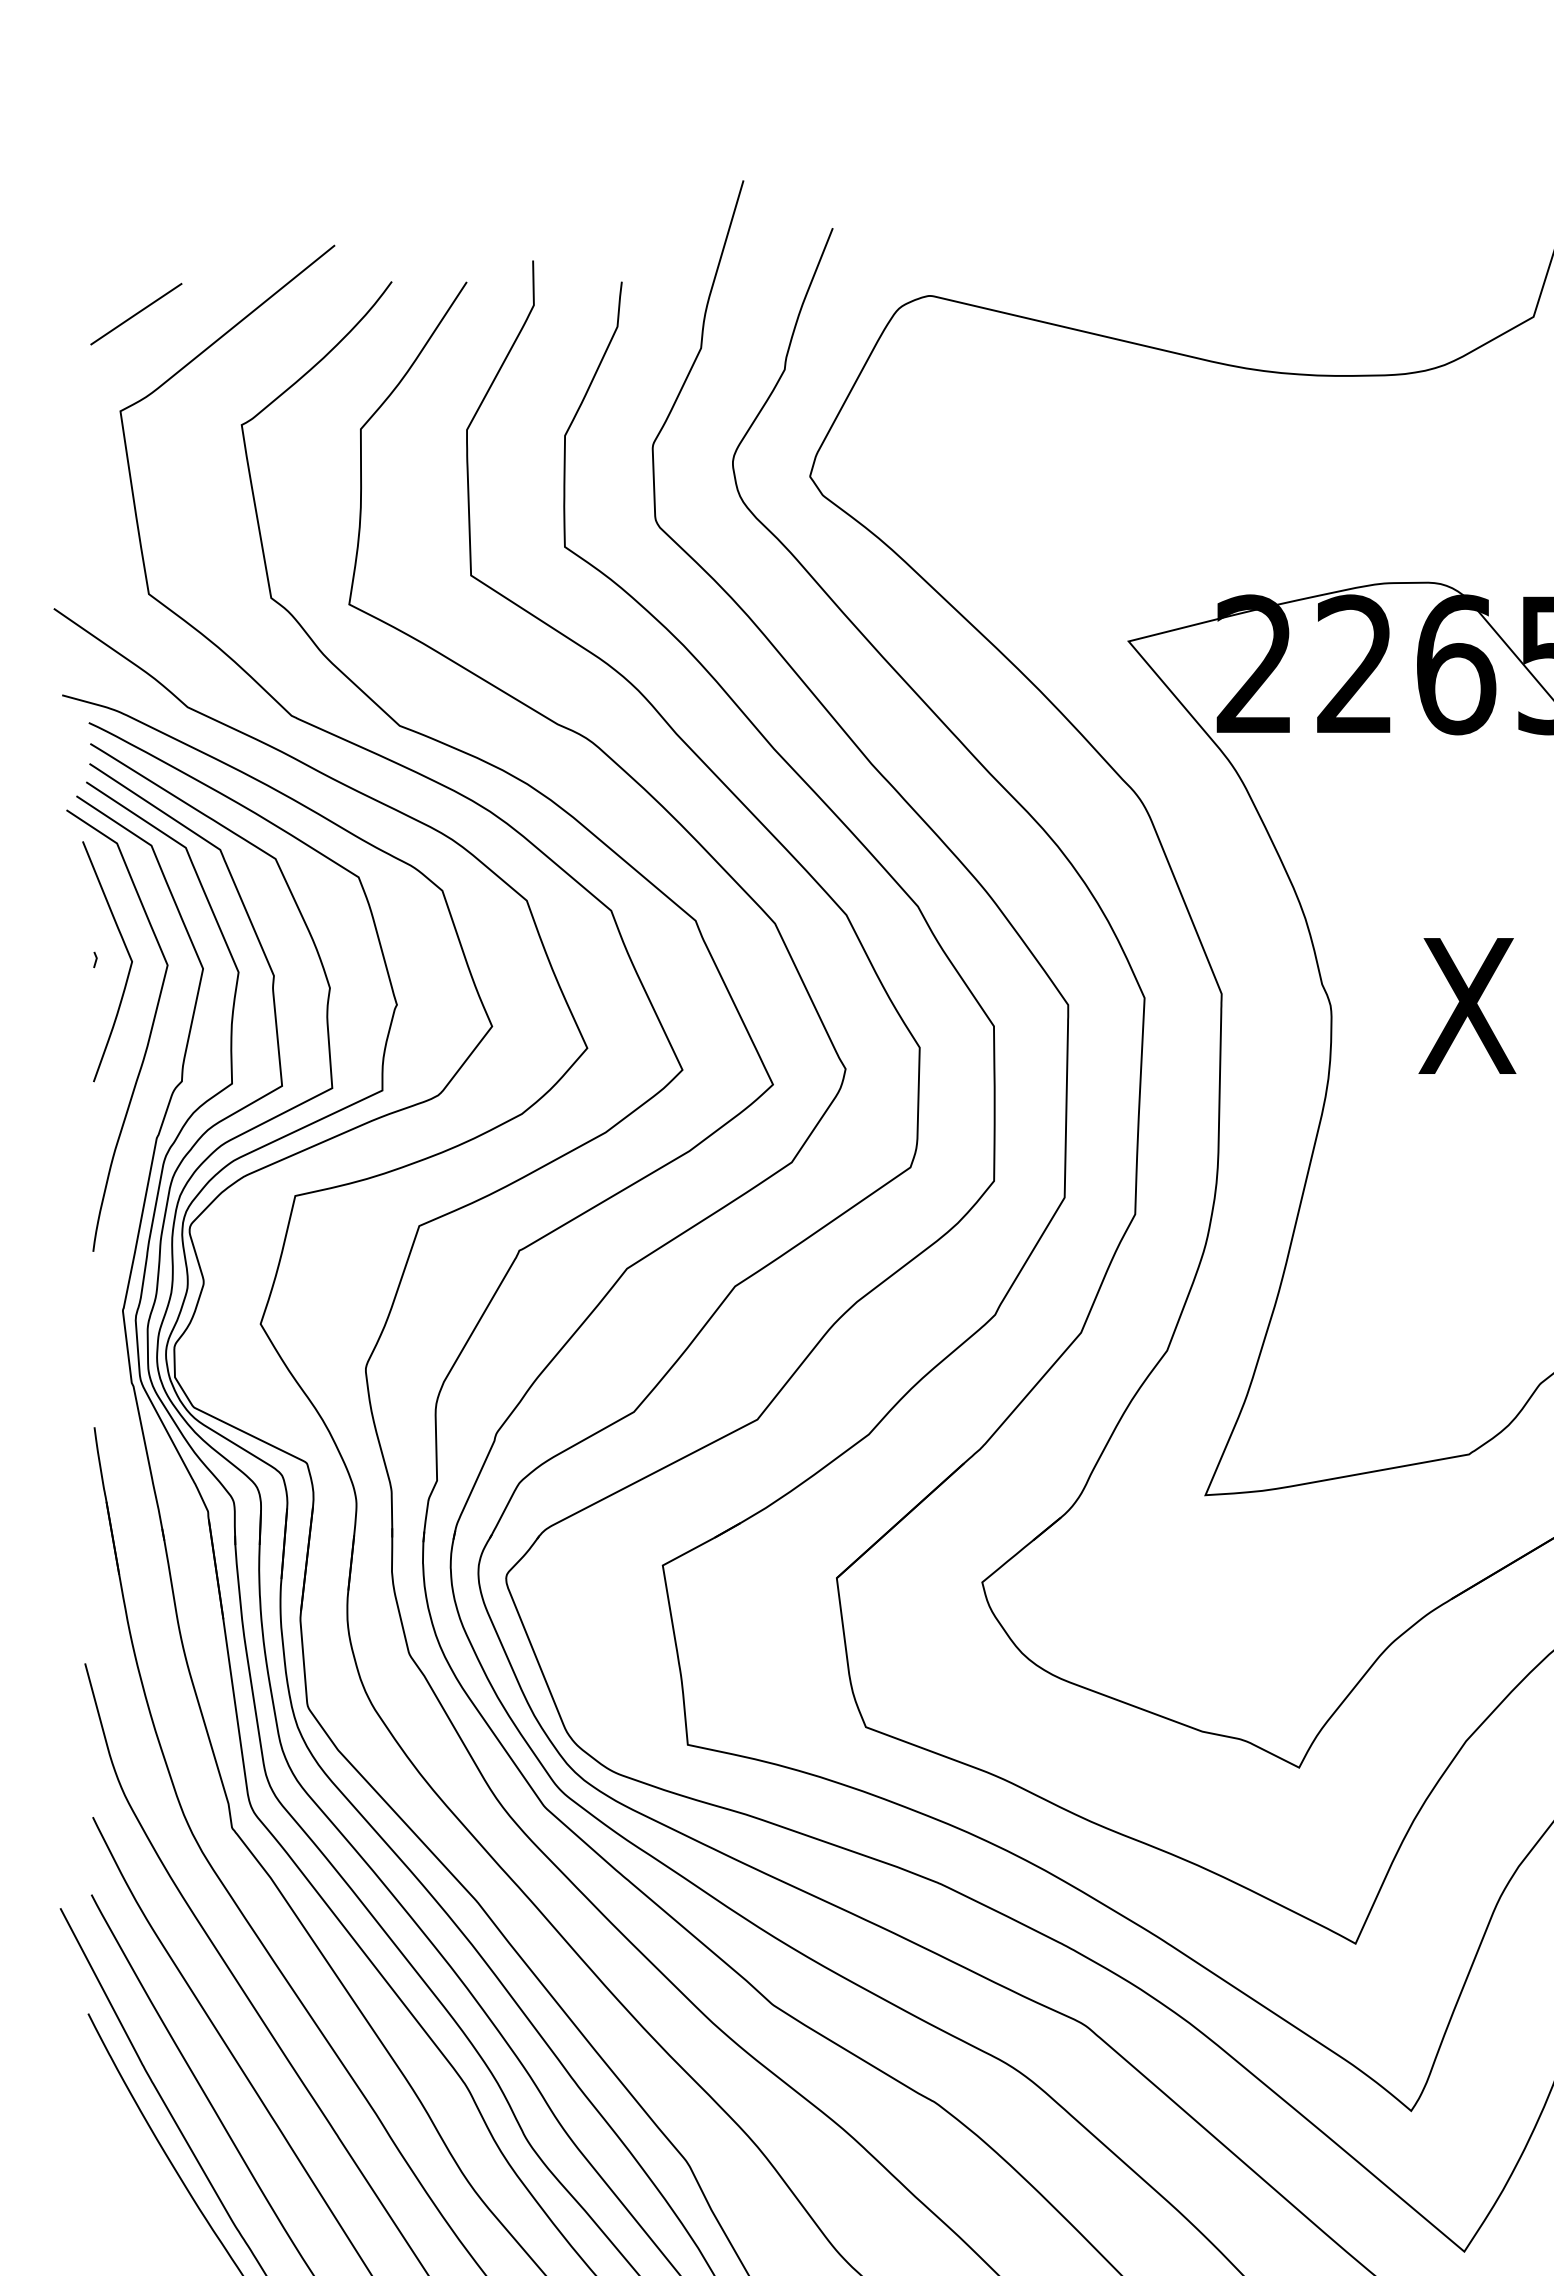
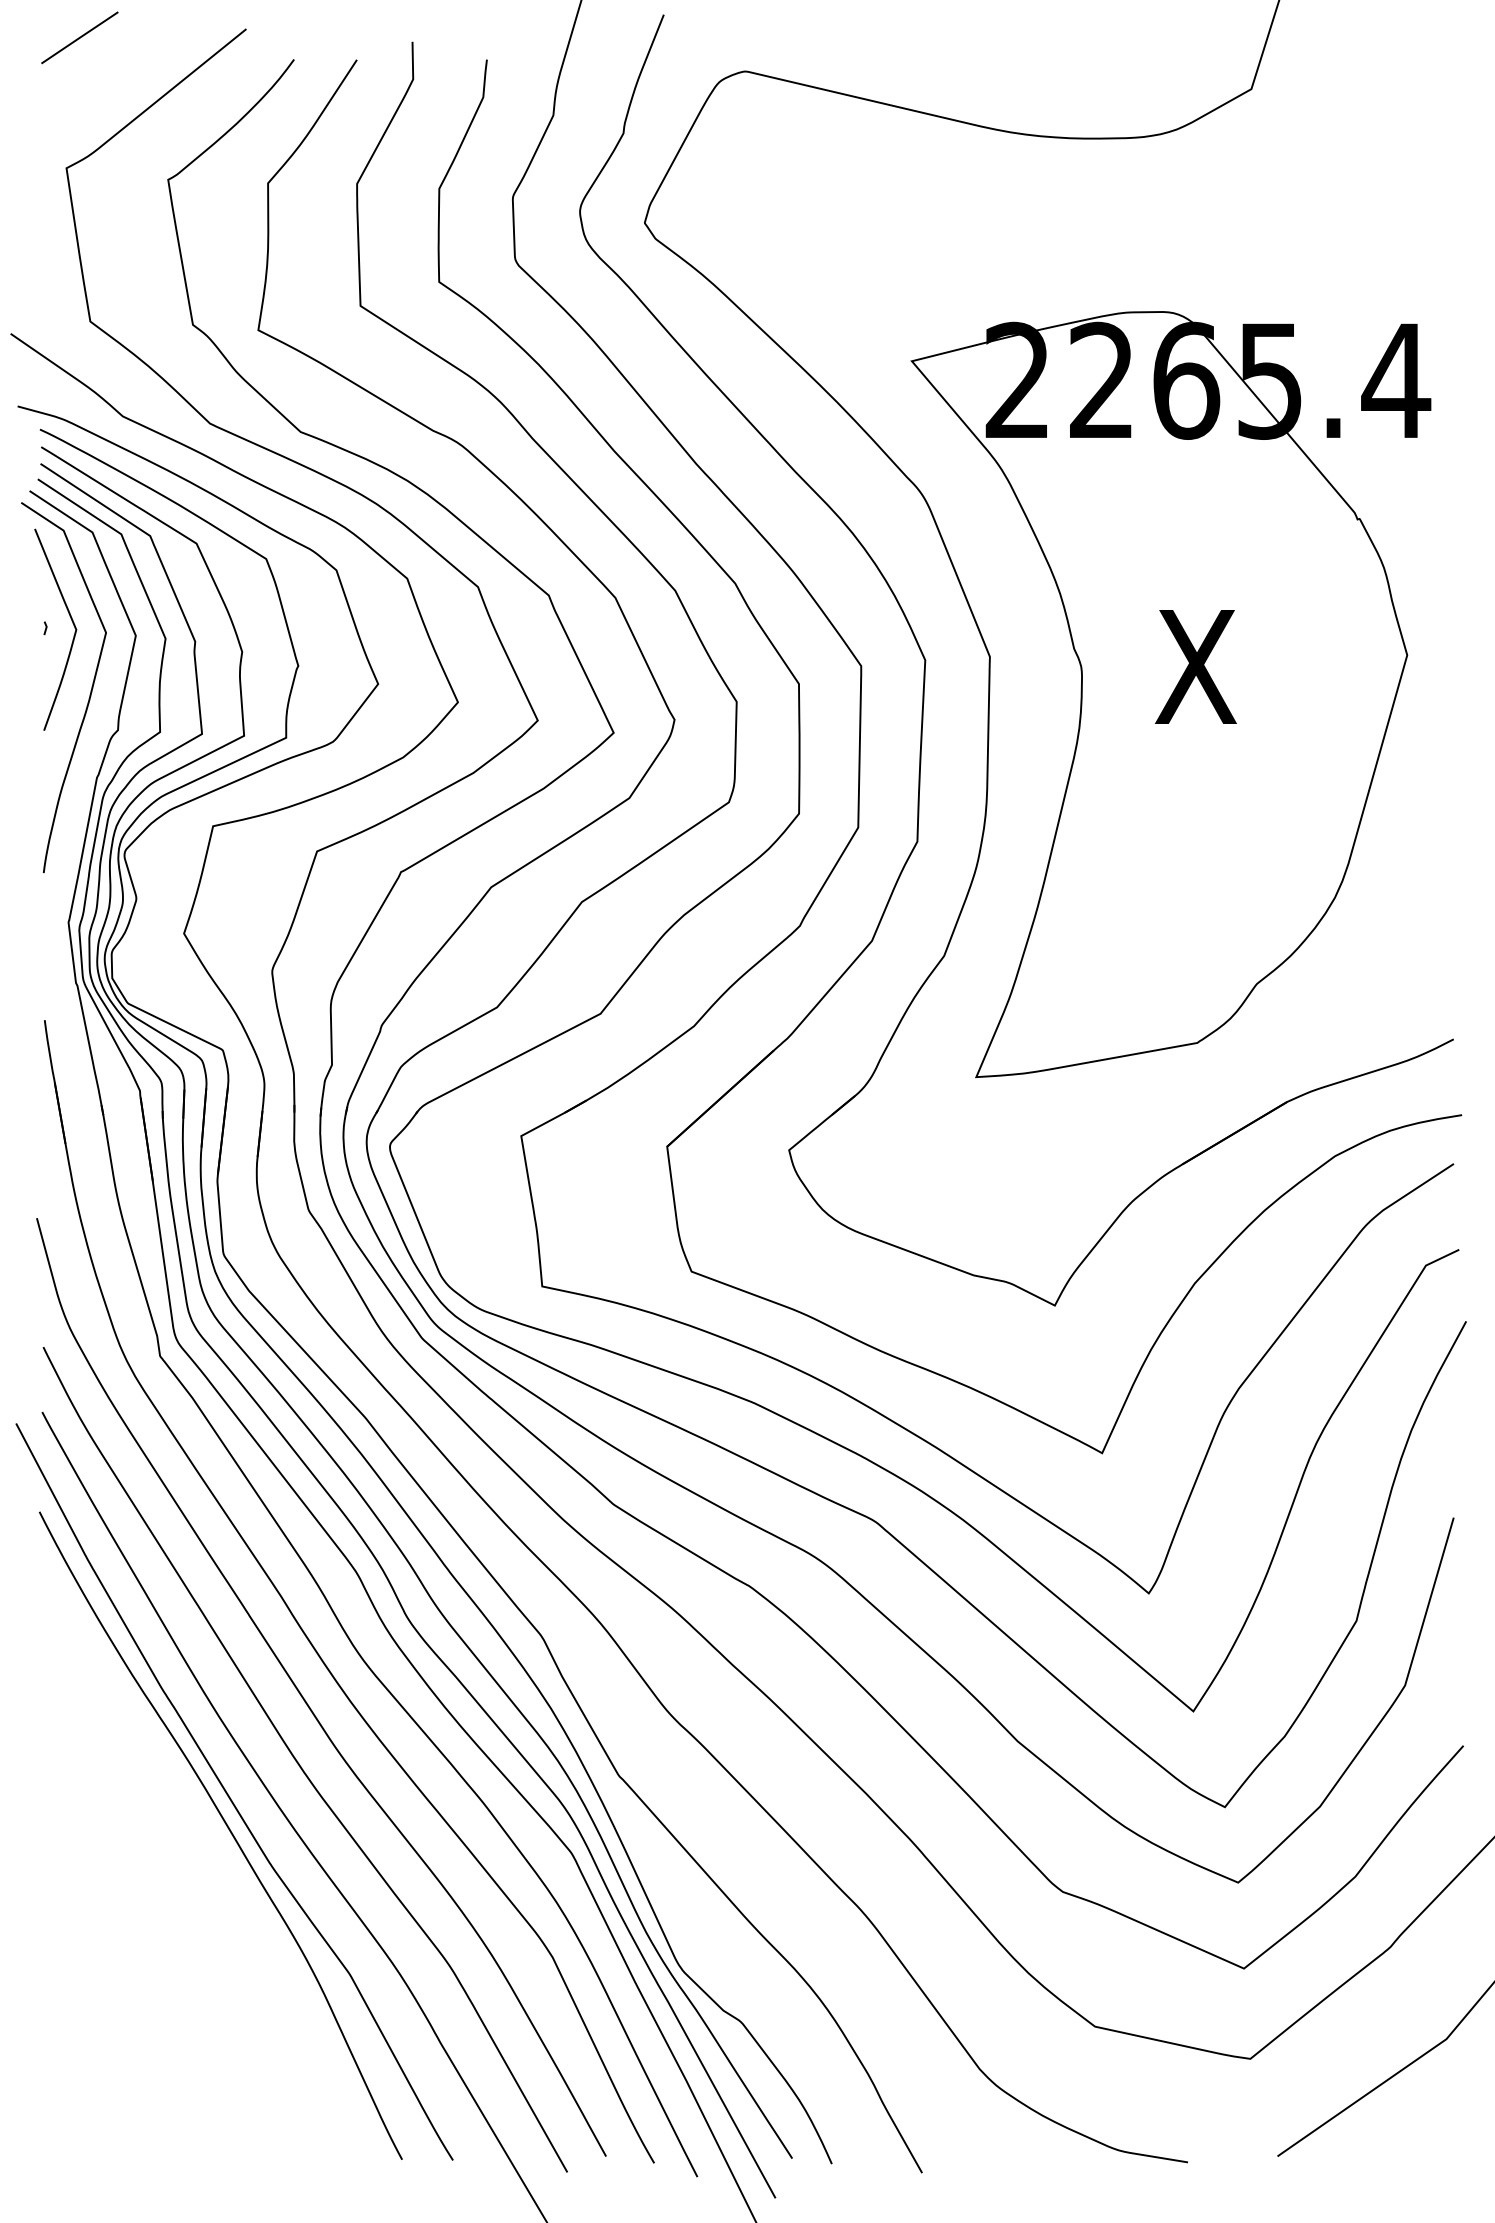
line: (135, 313) -> (79, 37), moved

